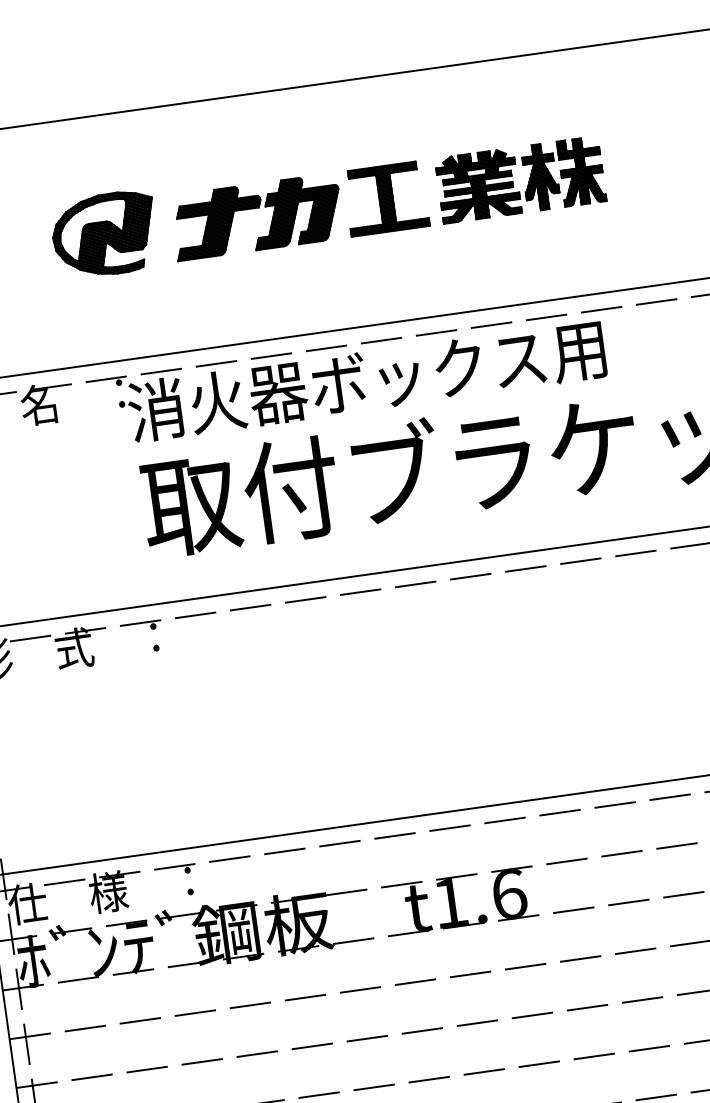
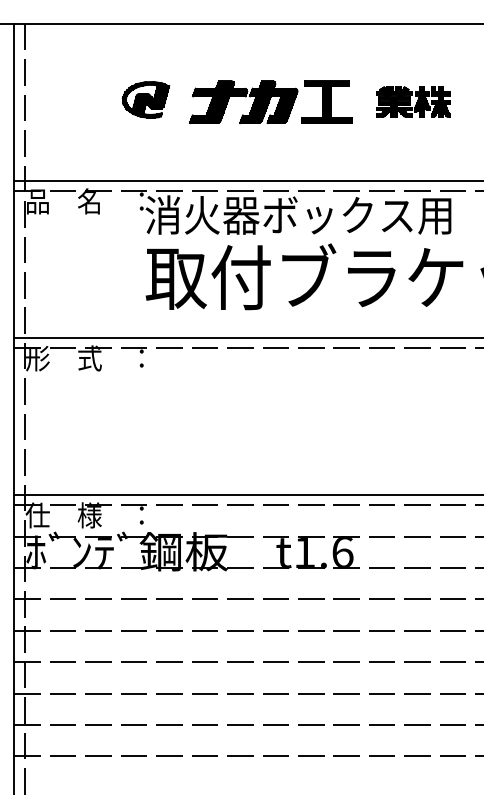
part: (520, 178) -> (413, 101), size x0.7
part: (104, 234) -> (145, 99), size x0.7

